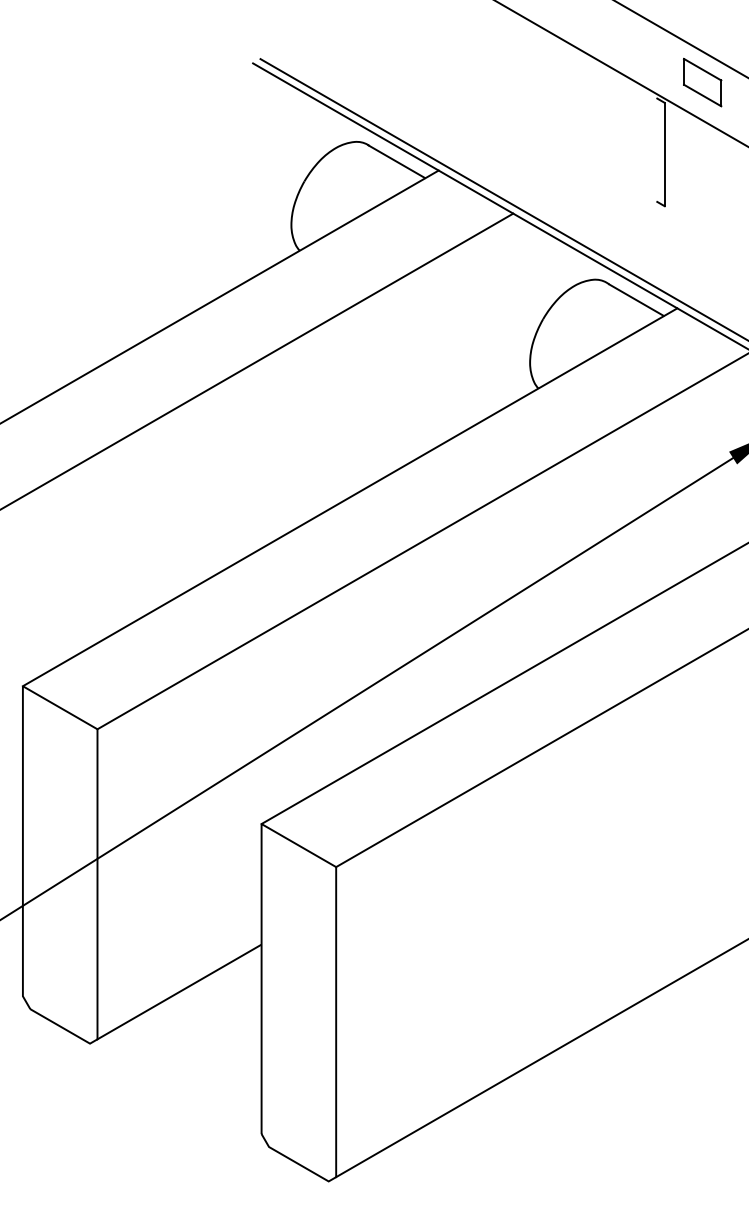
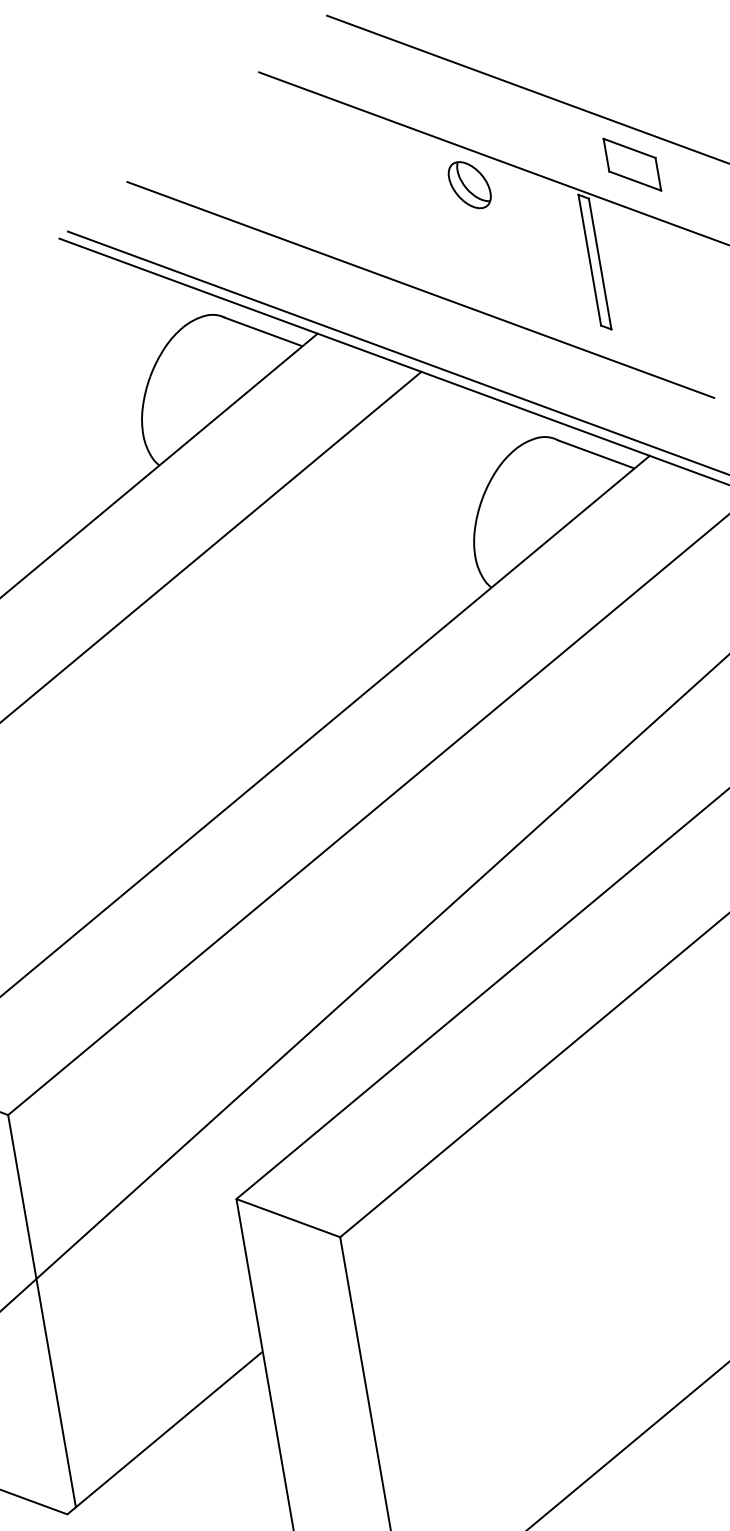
part: (574, 76) -> (468, 185), added
line: (657, 149) -> (589, 259), added
line: (523, 150) -> (420, 289), added

